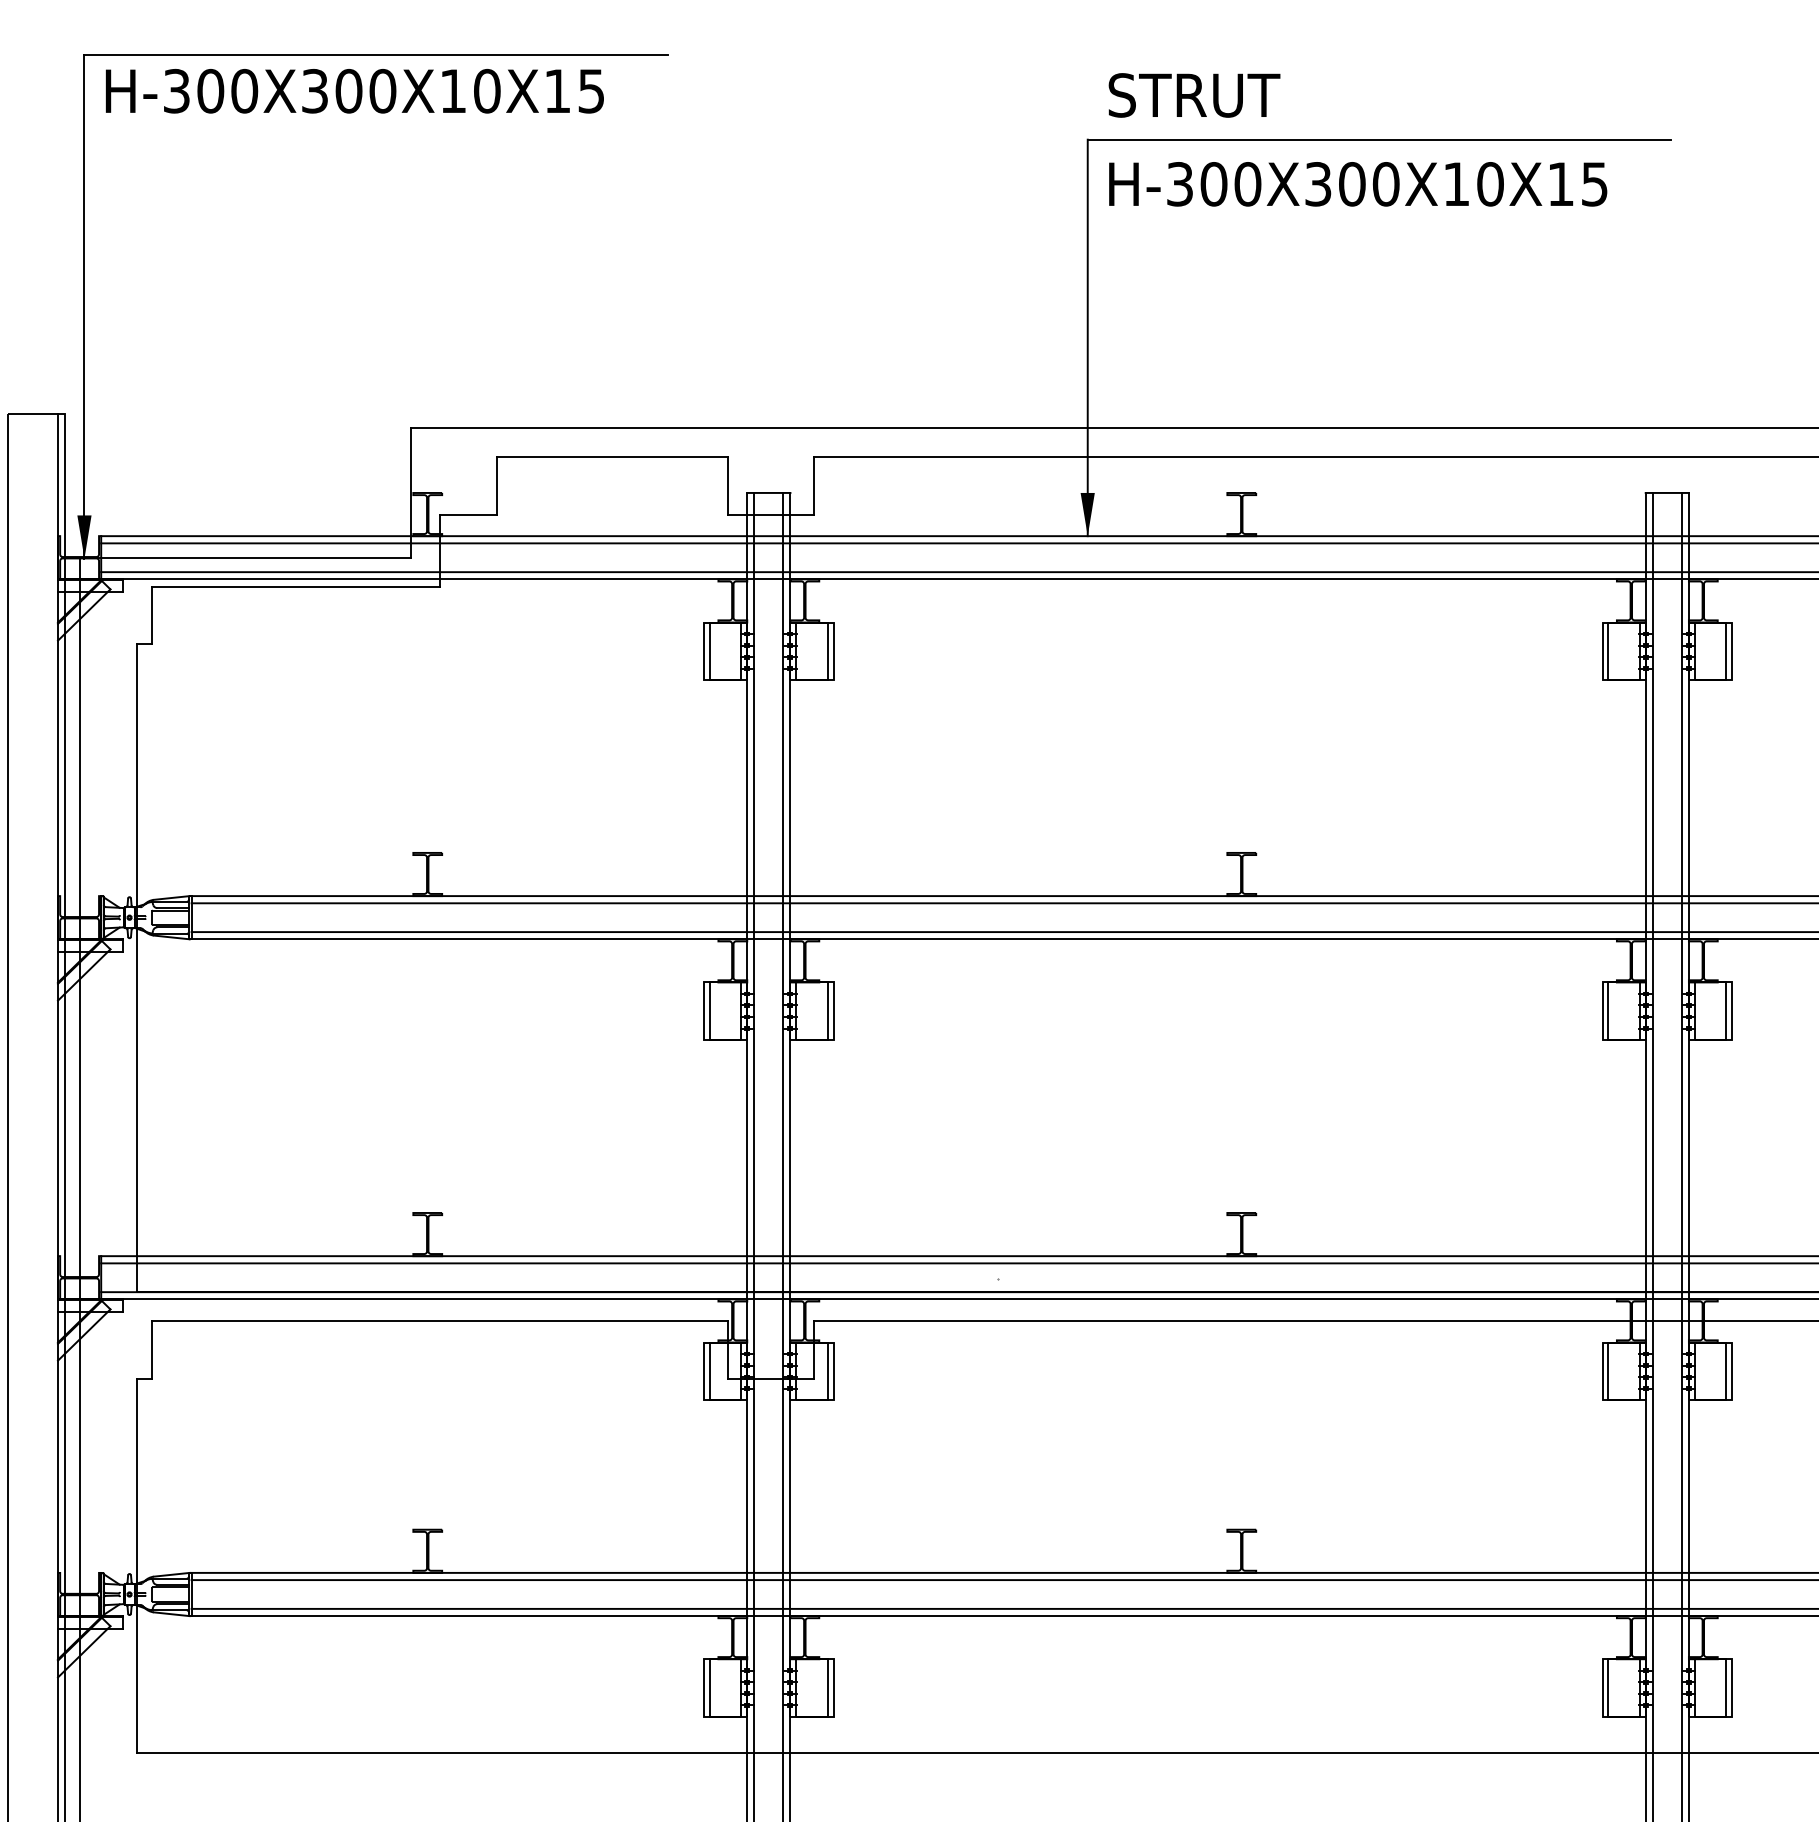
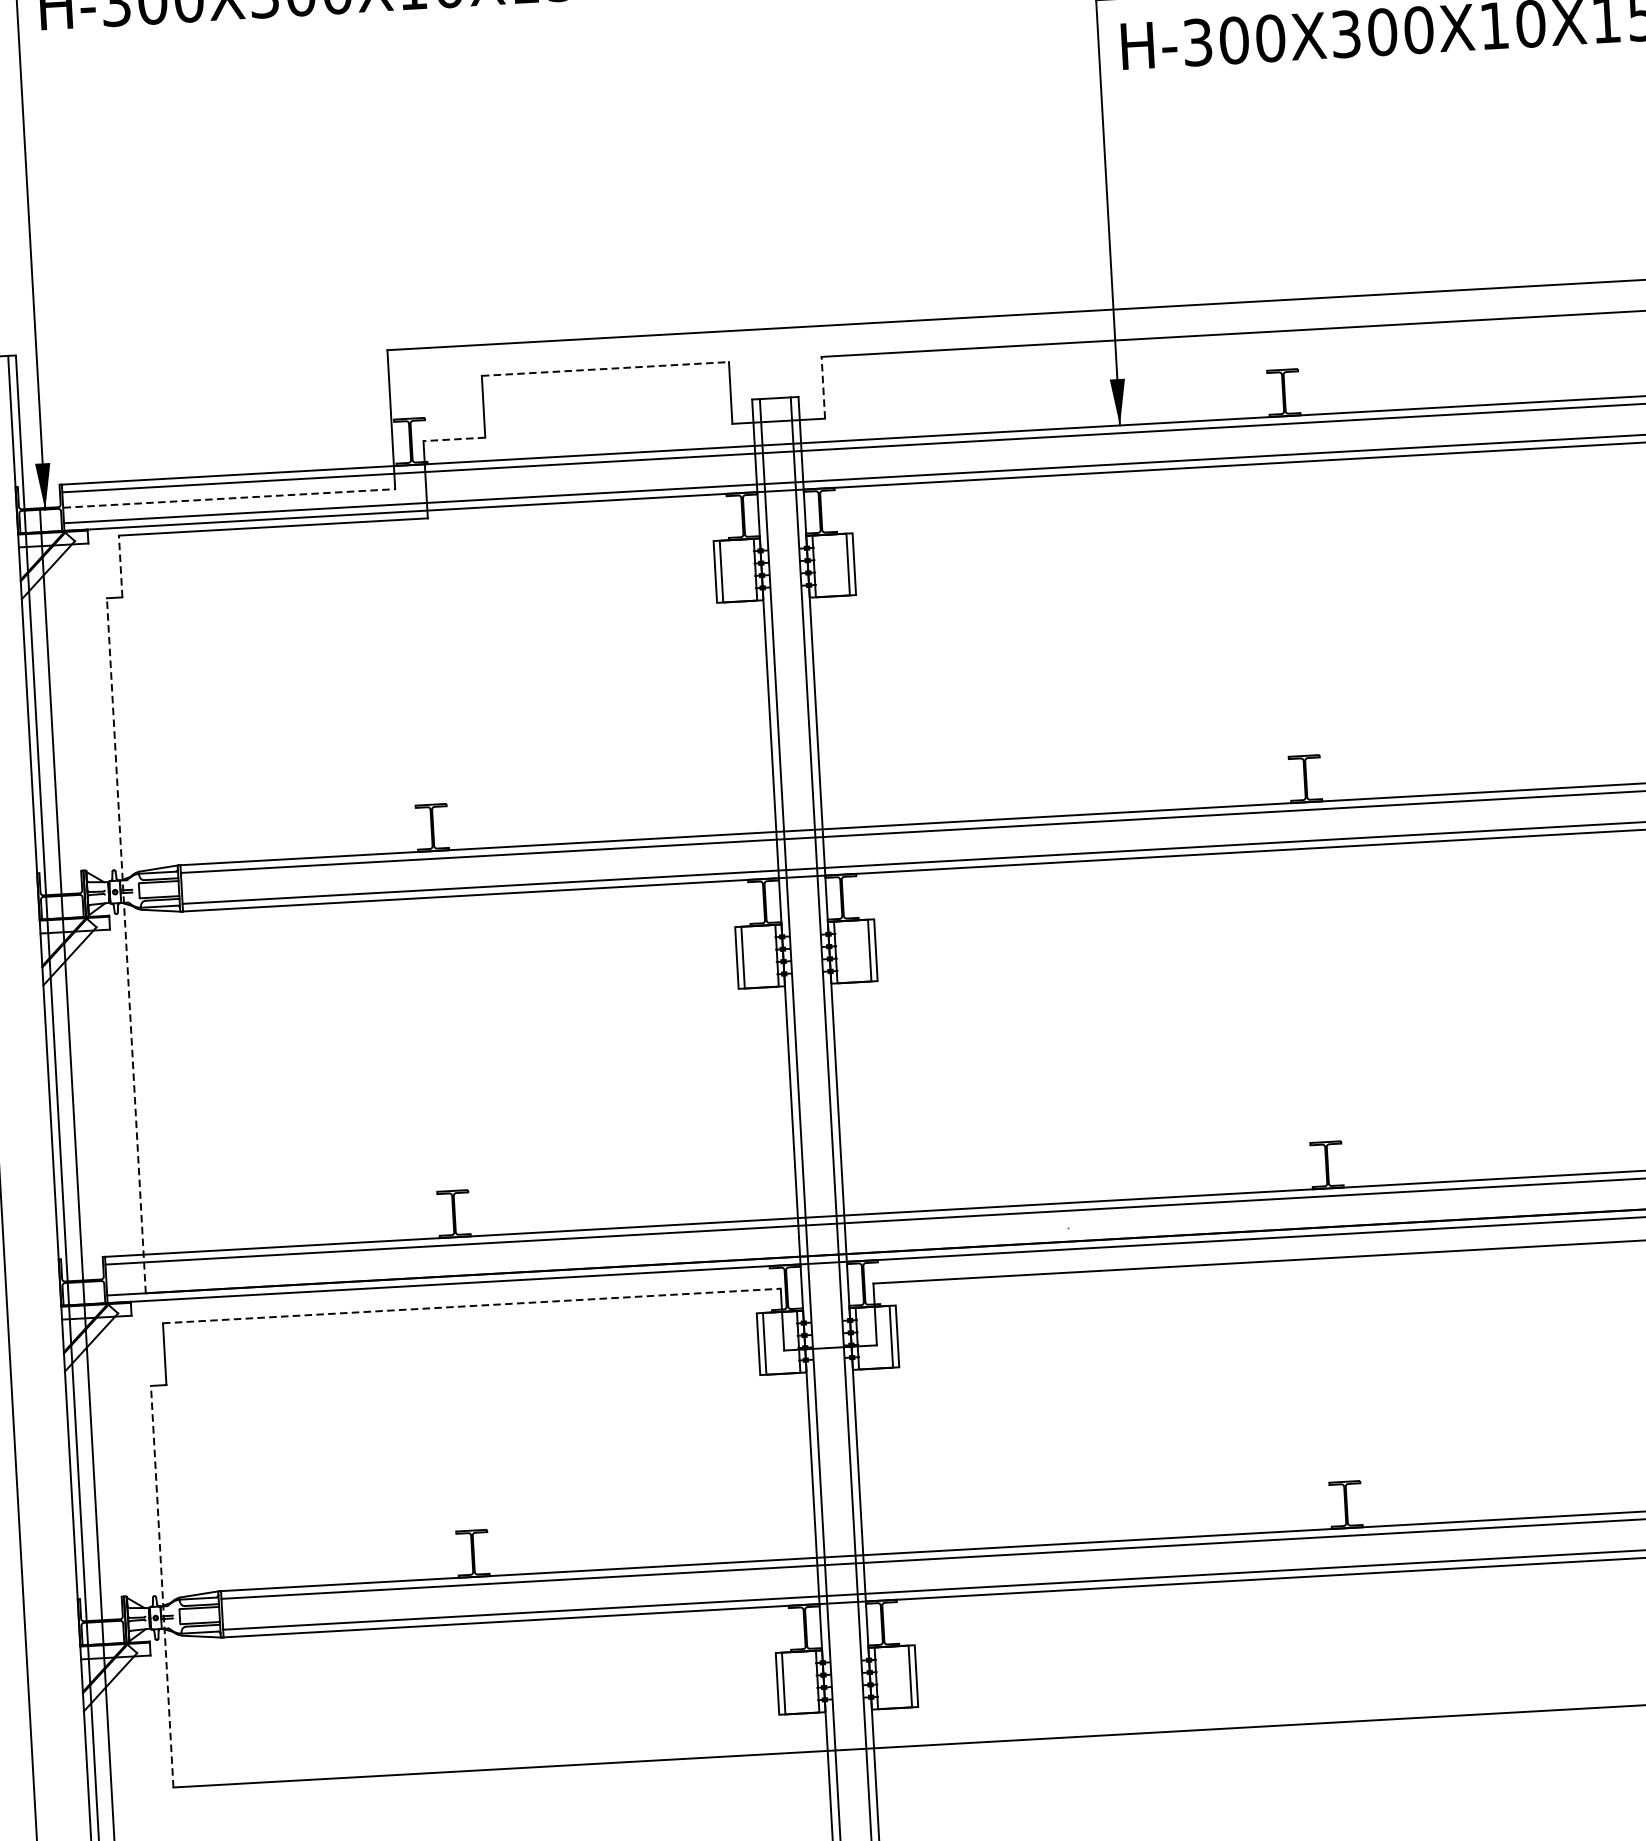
line: (612, 456) -> (605, 368), solid -> dashed
line: (814, 485) -> (823, 387), solid -> dashed
line: (468, 514) -> (454, 439), solid -> dashed
line: (245, 557) -> (217, 498), solid -> dashed
line: (151, 615) -> (120, 566), solid -> dashed
line: (137, 967) -> (126, 945), solid -> dashed
line: (440, 1320) -> (472, 1305), solid -> dashed
line: (137, 1565) -> (162, 1586), solid -> dashed

